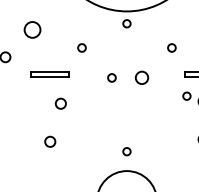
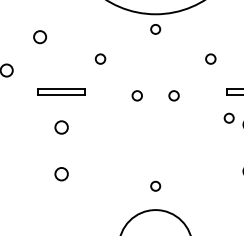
circle: (33, 30) -> (40, 37), size x0.62
circle: (141, 77) -> (173, 95), size x0.62
circle: (60, 103) -> (61, 127), moved

